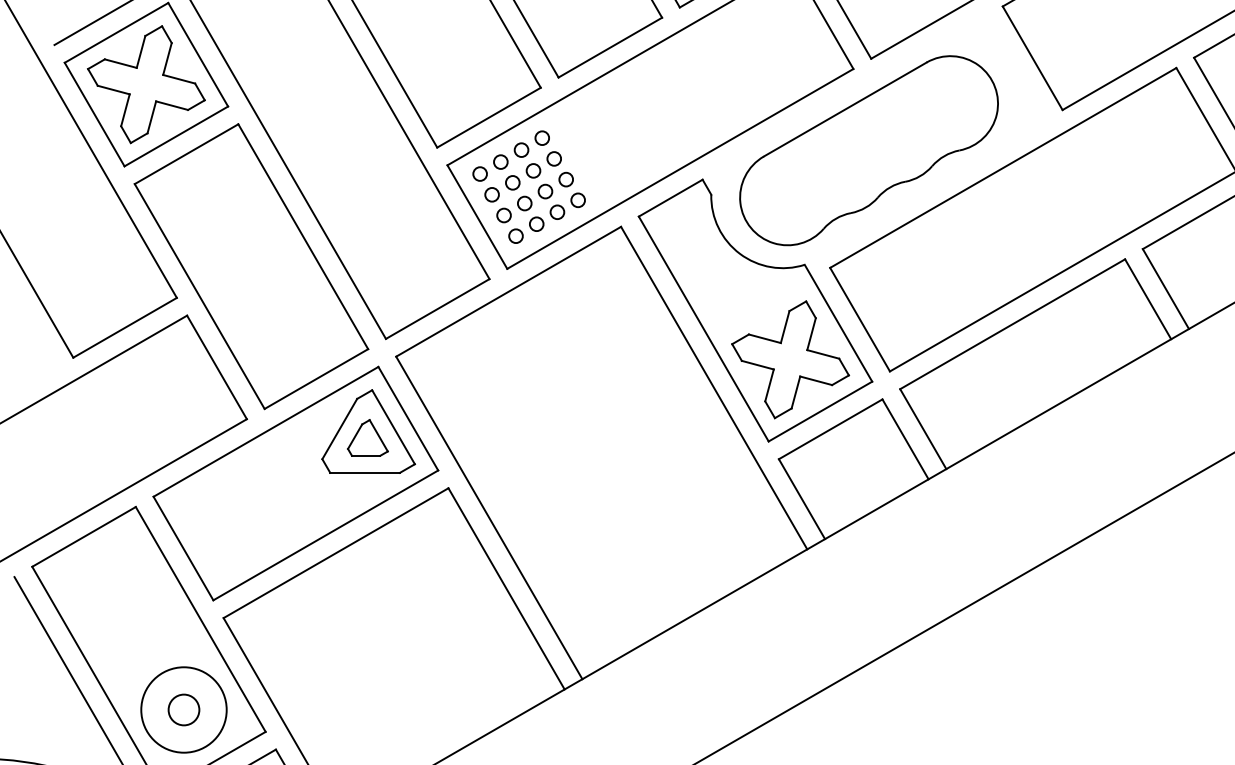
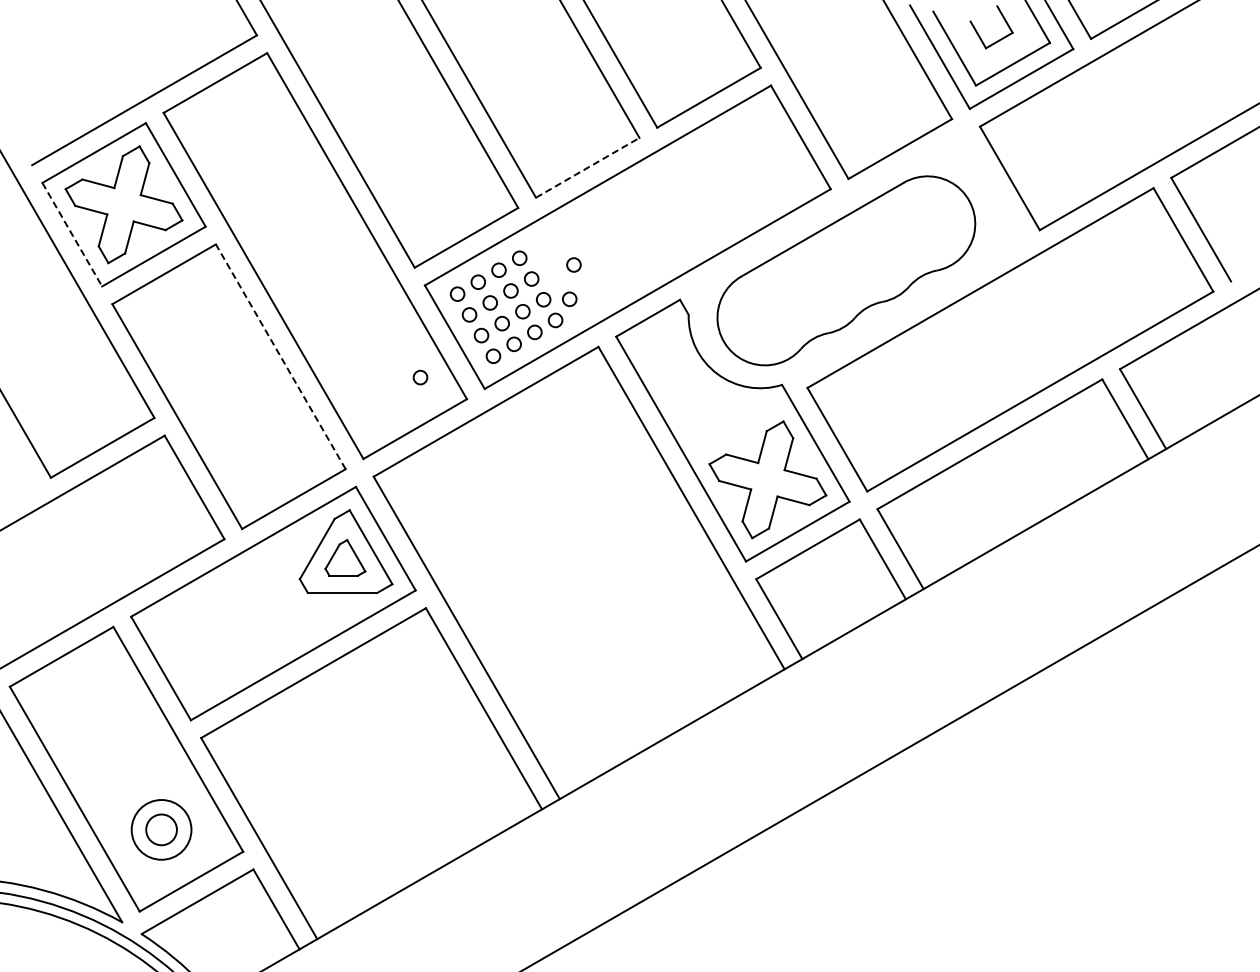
line: (610, 47) -> (587, 167), solid -> dashed
line: (94, 114) -> (72, 234), solid -> dashed
circle: (596, 144) -> (573, 264), added
circle: (592, 178) -> (569, 298), added
line: (302, 236) -> (280, 356), solid -> dashed
circle: (443, 257) -> (420, 377), added
circle: (183, 709) -> (161, 829), size x0.7

